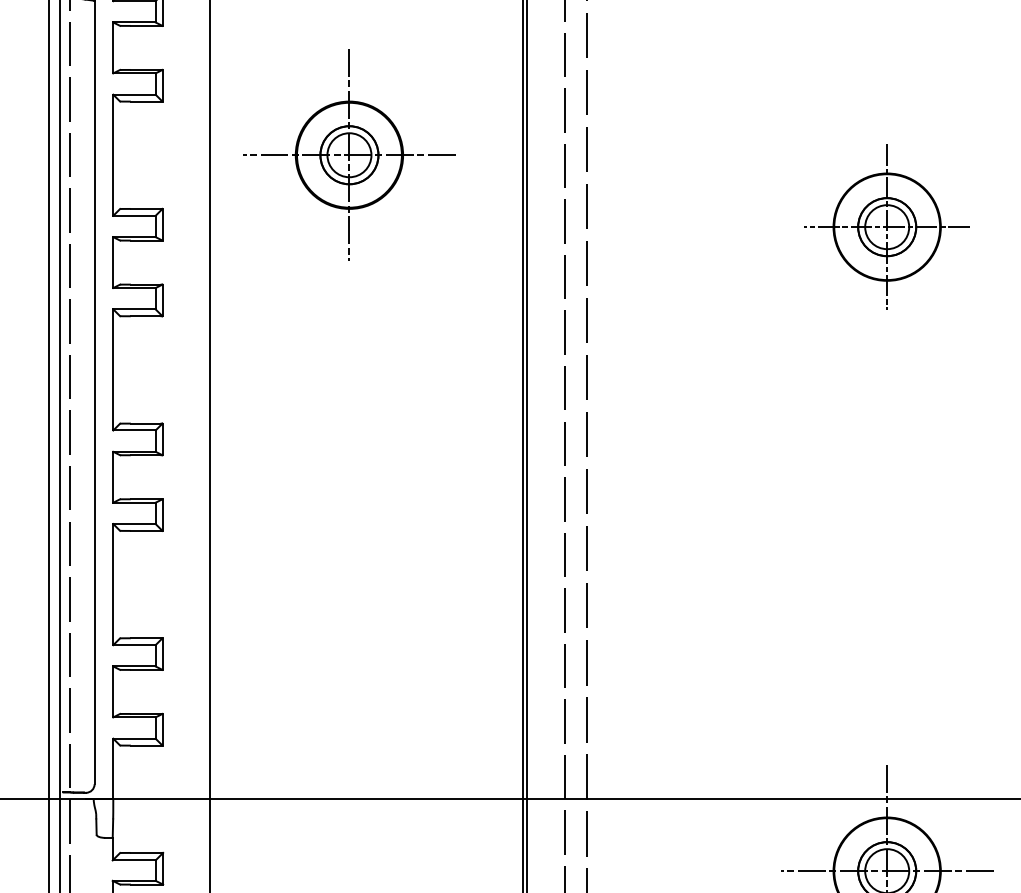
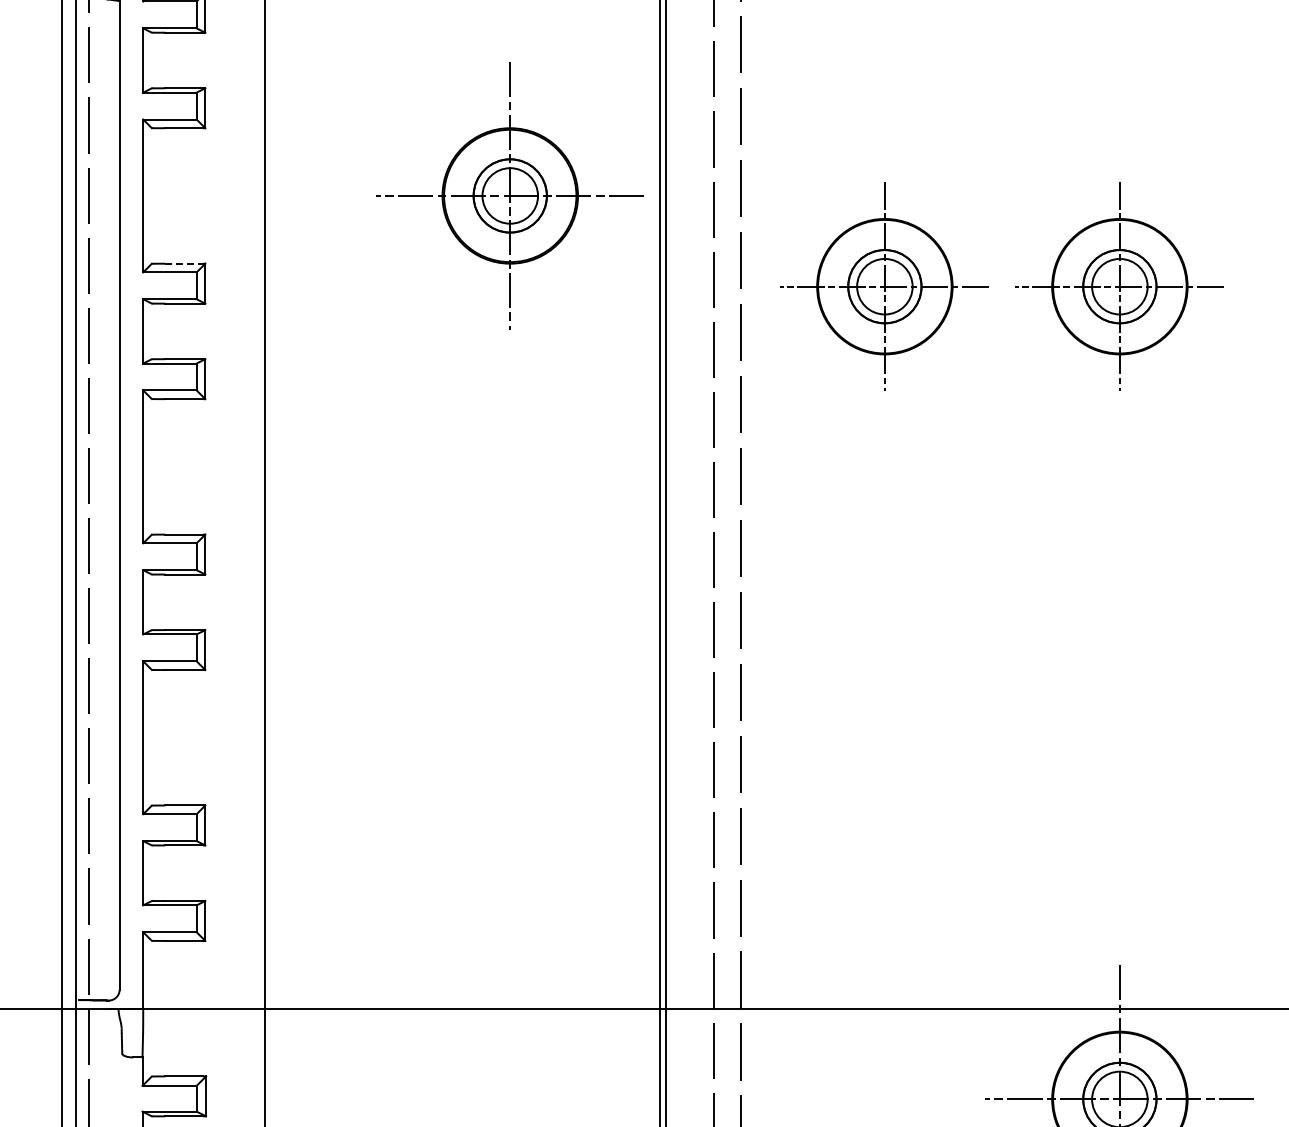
part: (348, 154) -> (509, 195), moved
line: (145, 208) -> (184, 263), solid -> dashed
part: (700, 227) -> (884, 286), added

